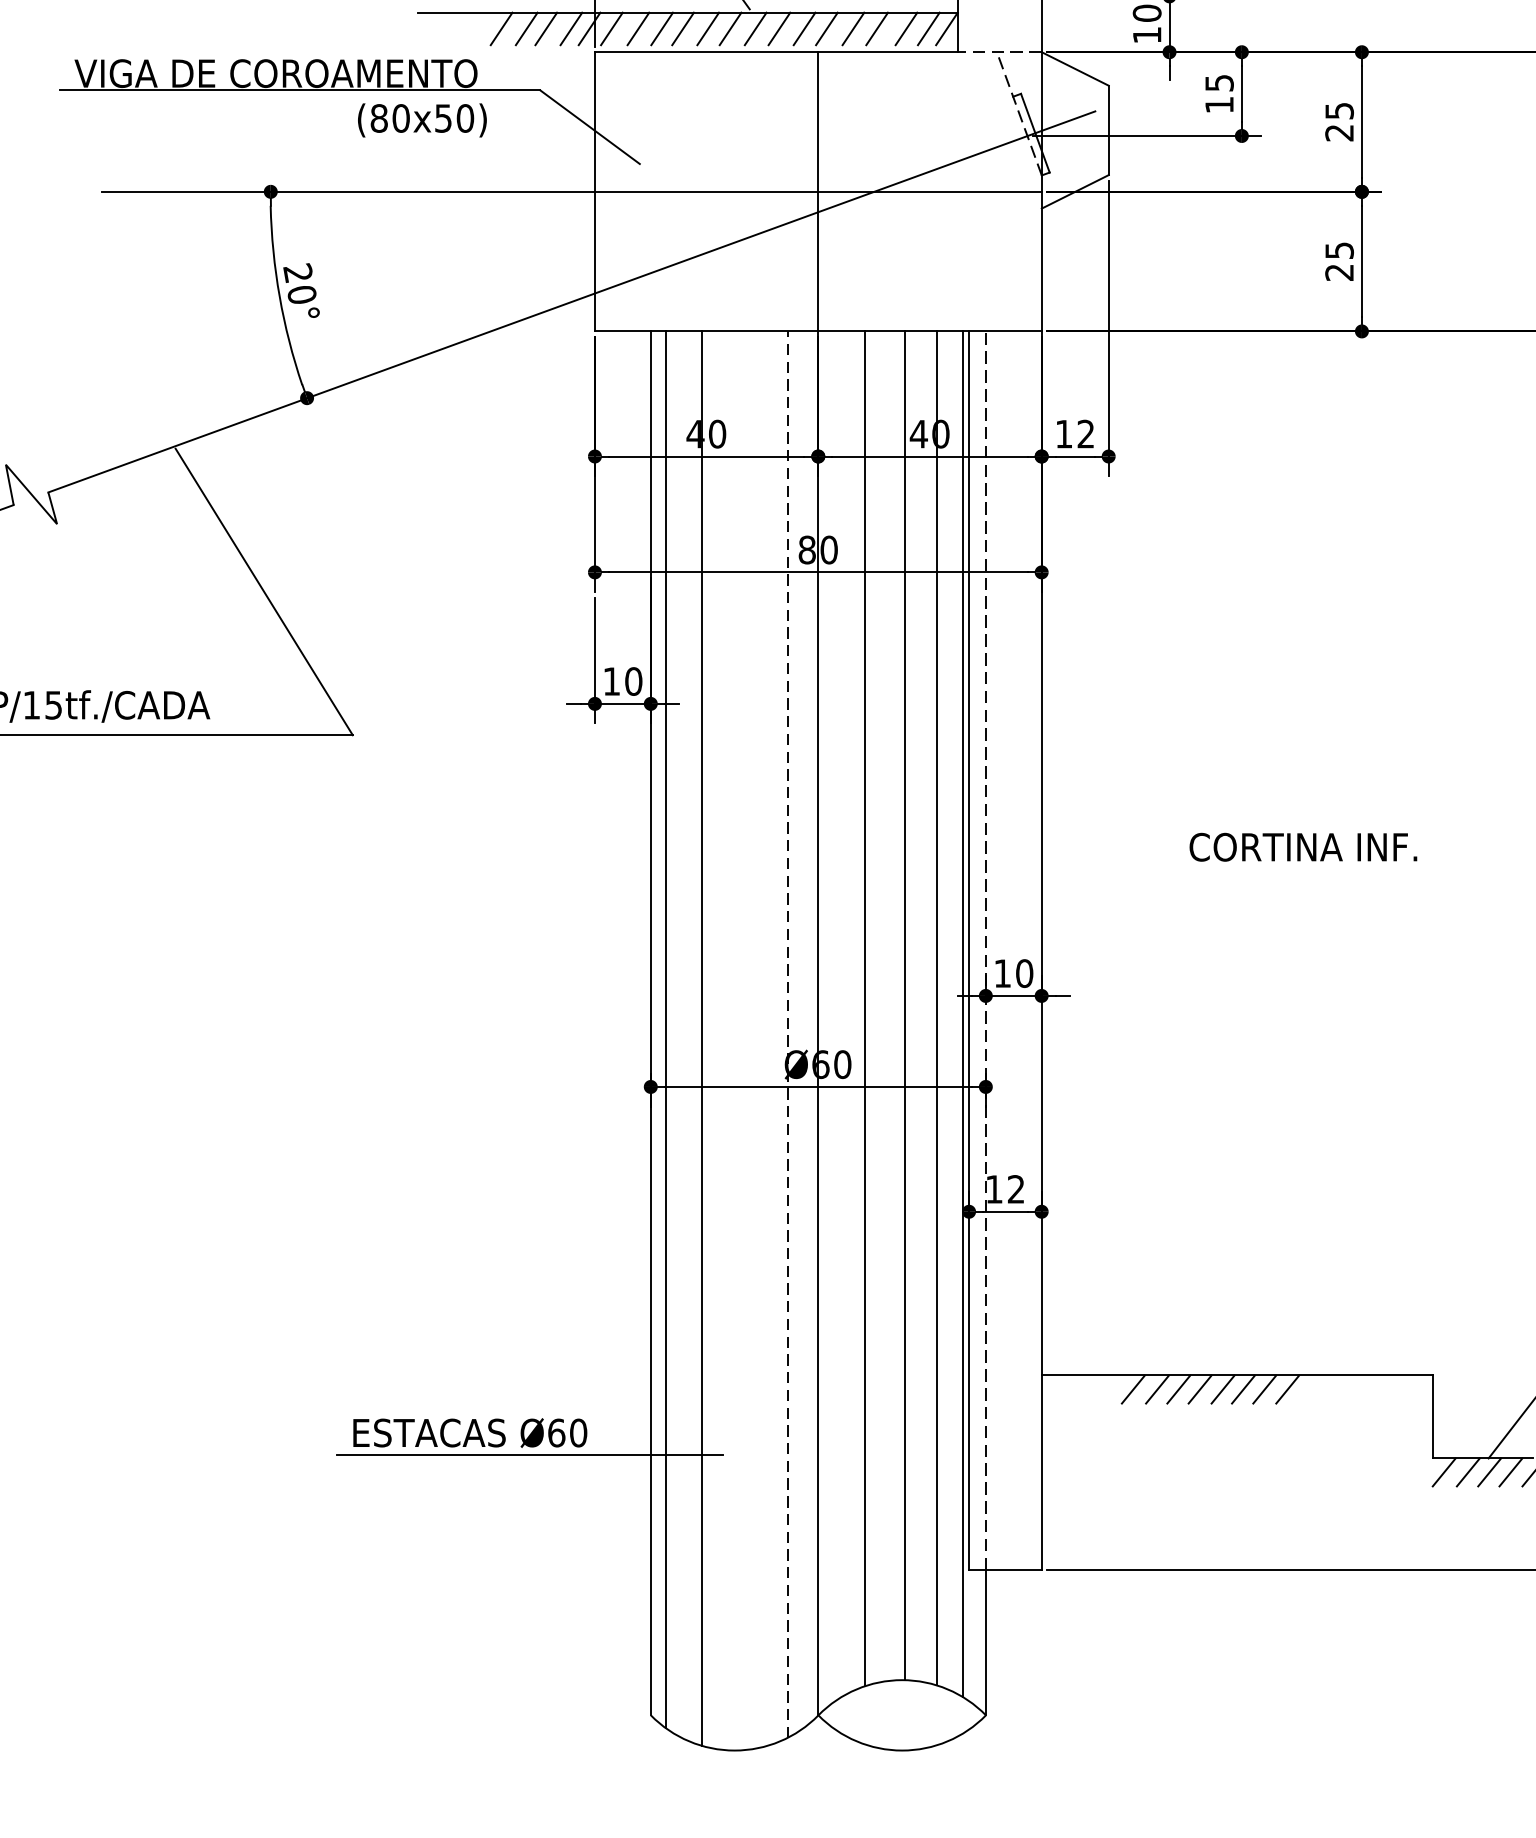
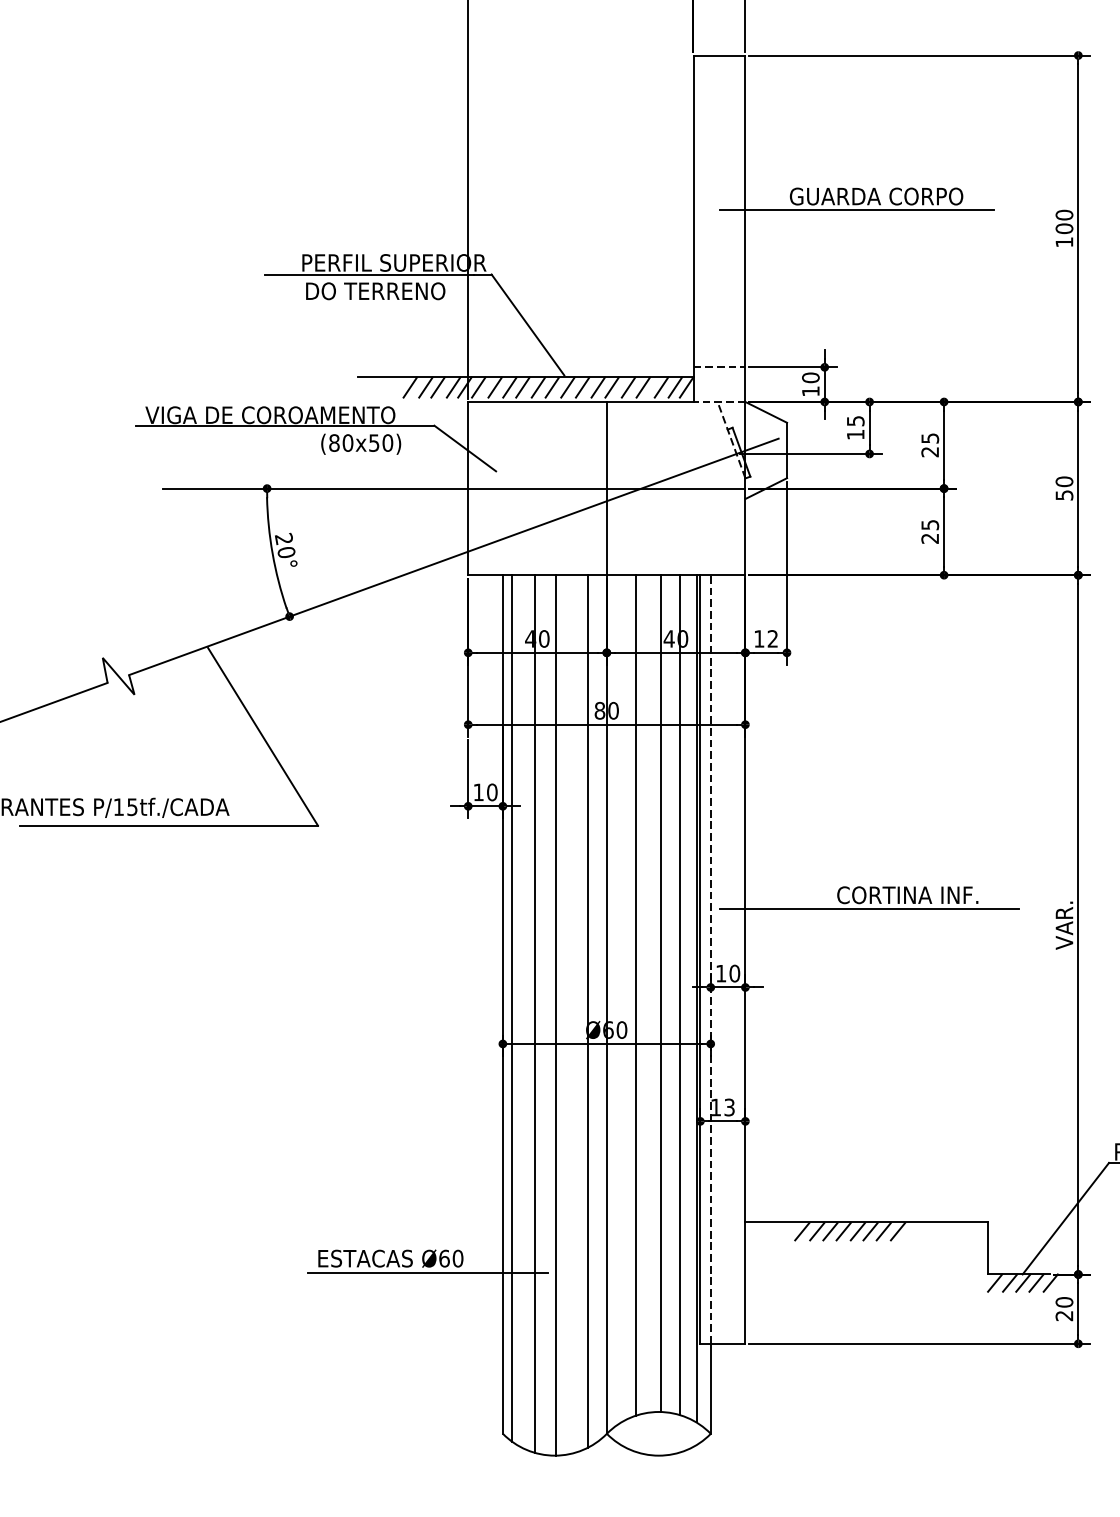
line: (1241, 870) -> (869, 909), added
line: (787, 1034) -> (587, 1011), dashed -> solid
line: (737, 1041) -> (556, 1015), added
text: (1016, 1189) -> (729, 1107), 12 -> 13

